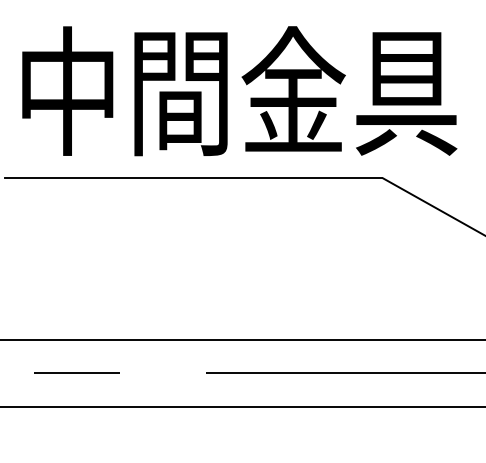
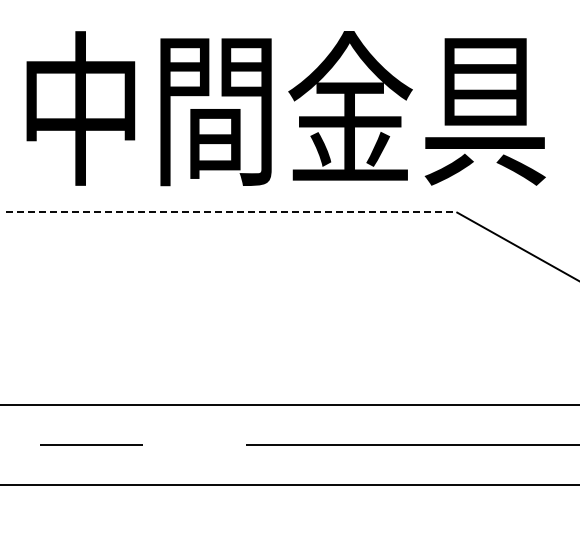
line: (193, 178) -> (231, 212), solid -> dashed

